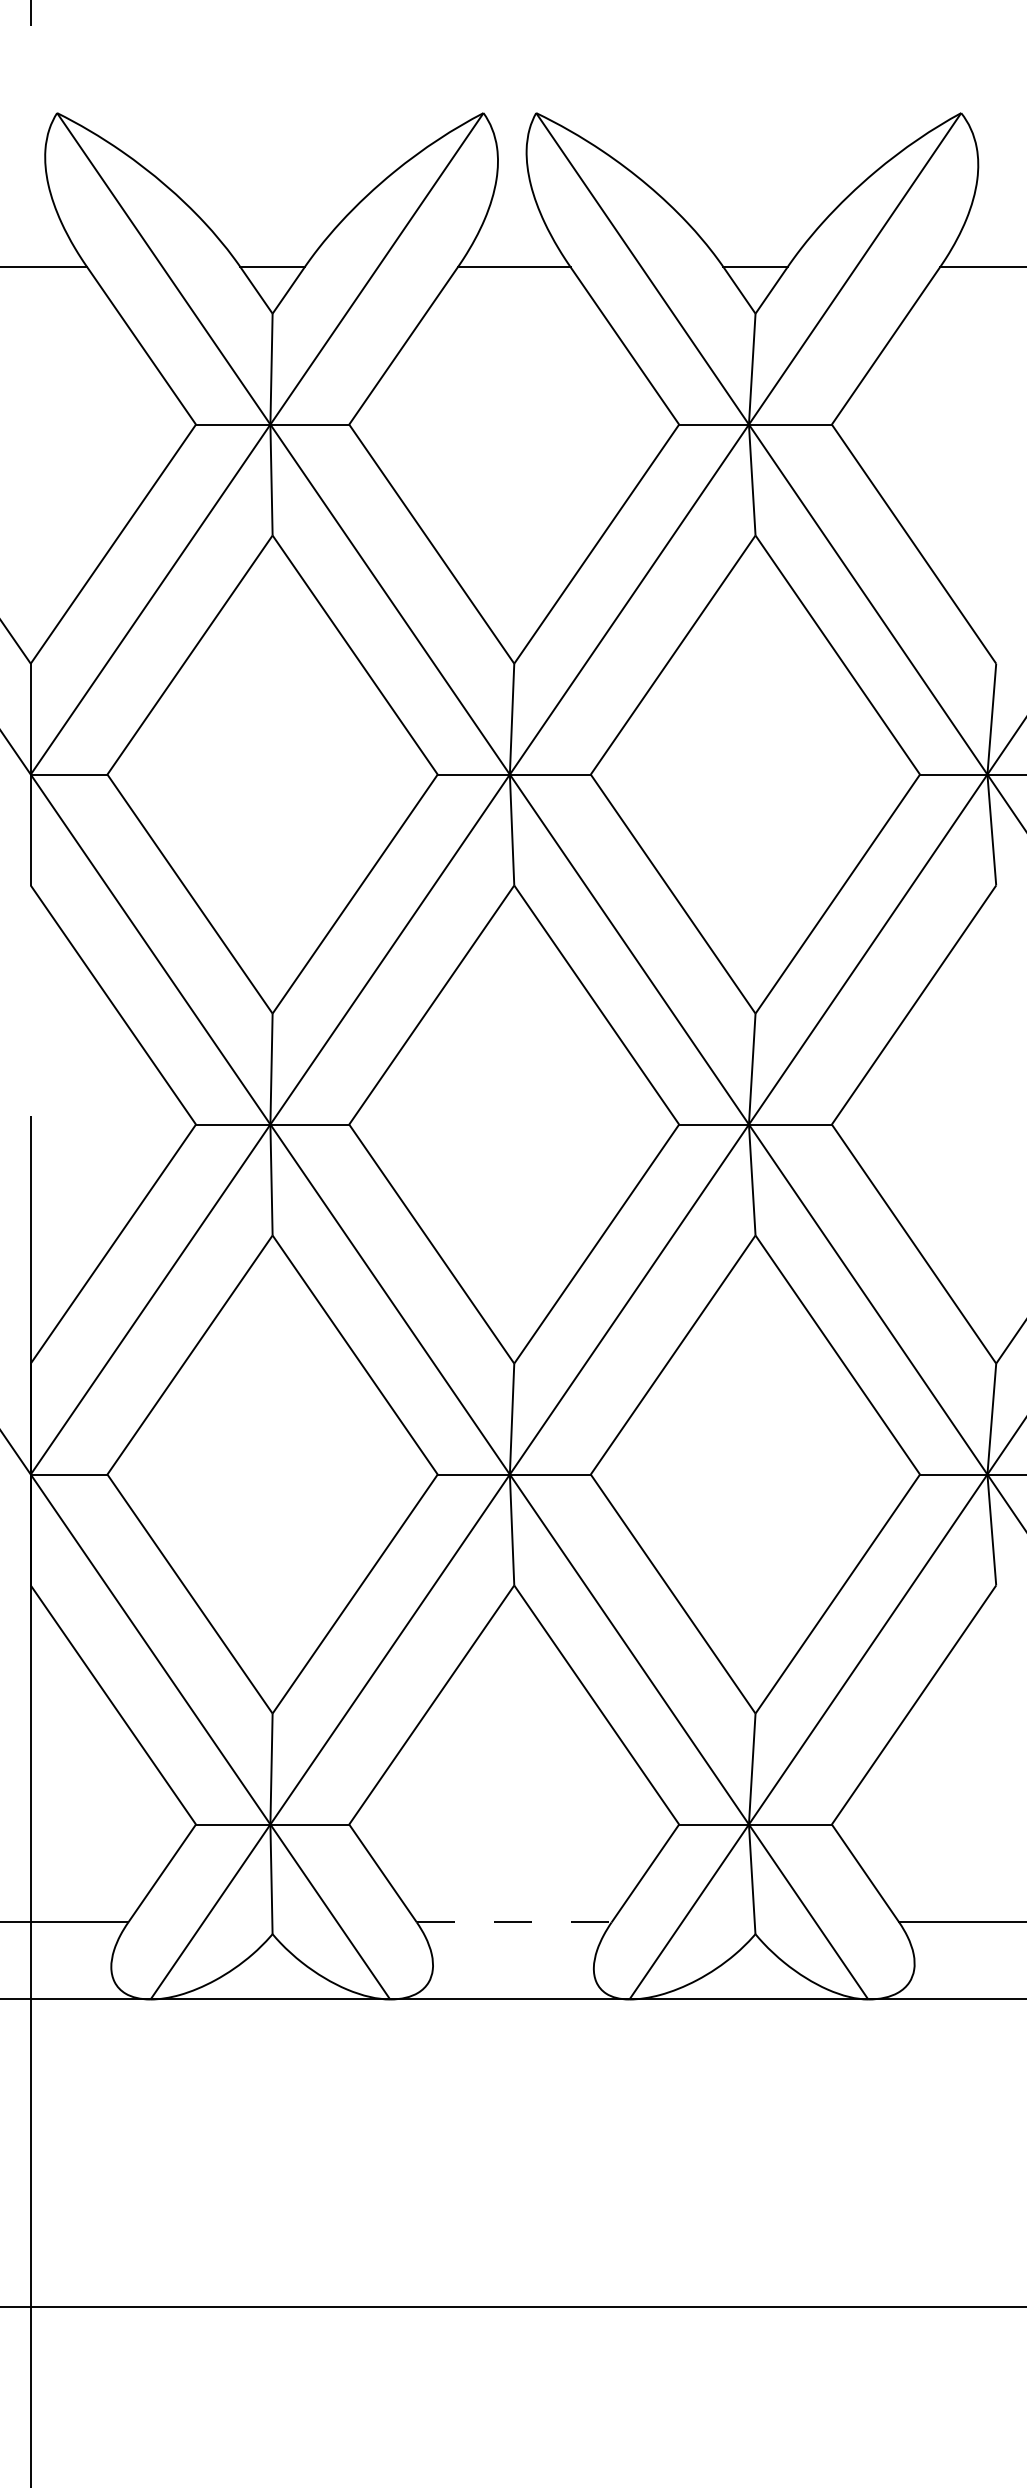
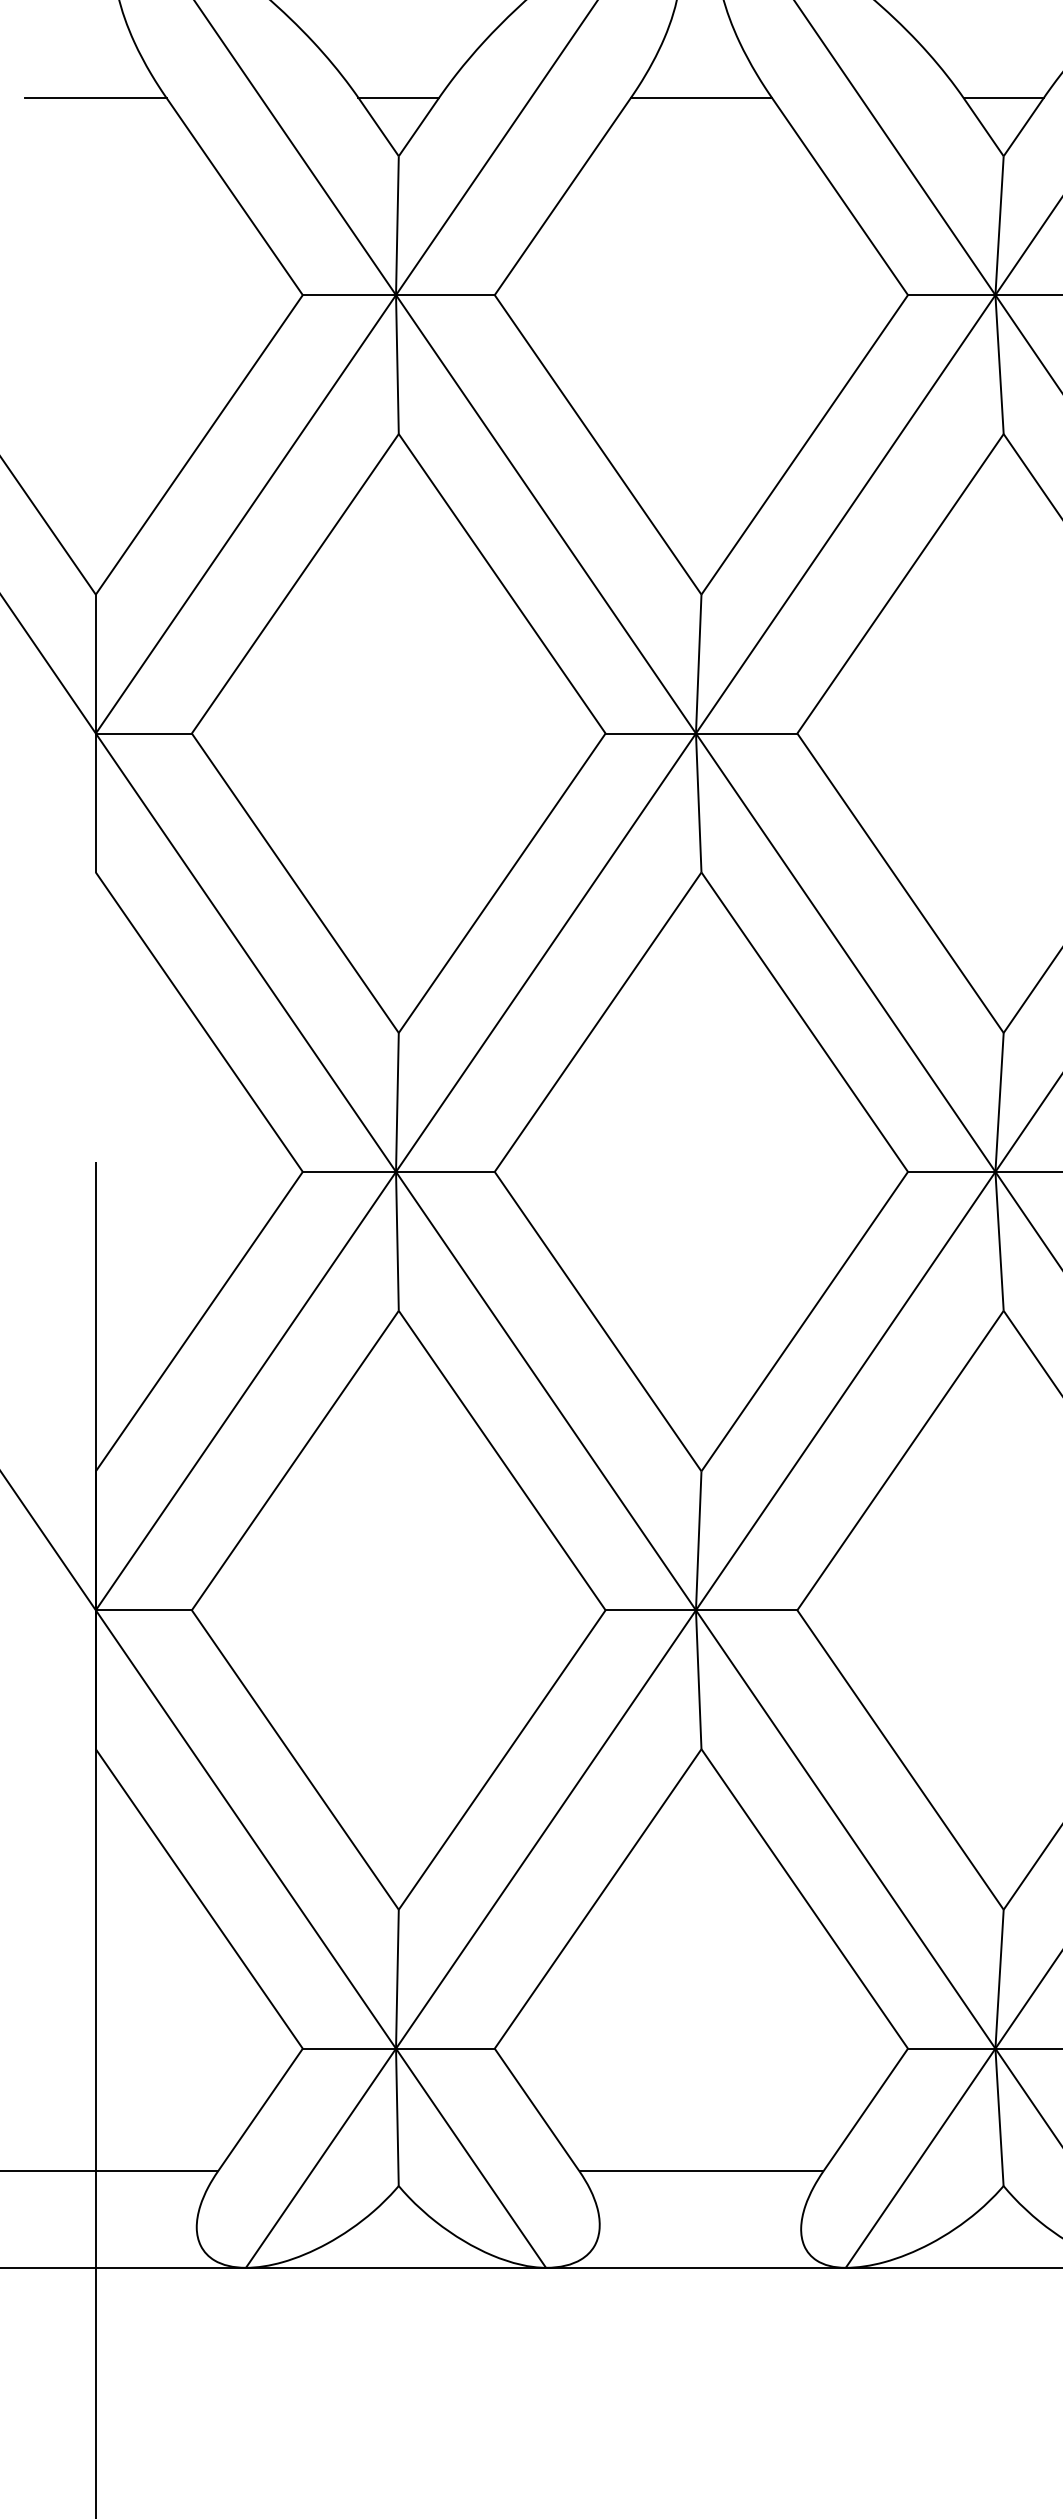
line: (514, 1922) -> (701, 2171), dashed -> solid

